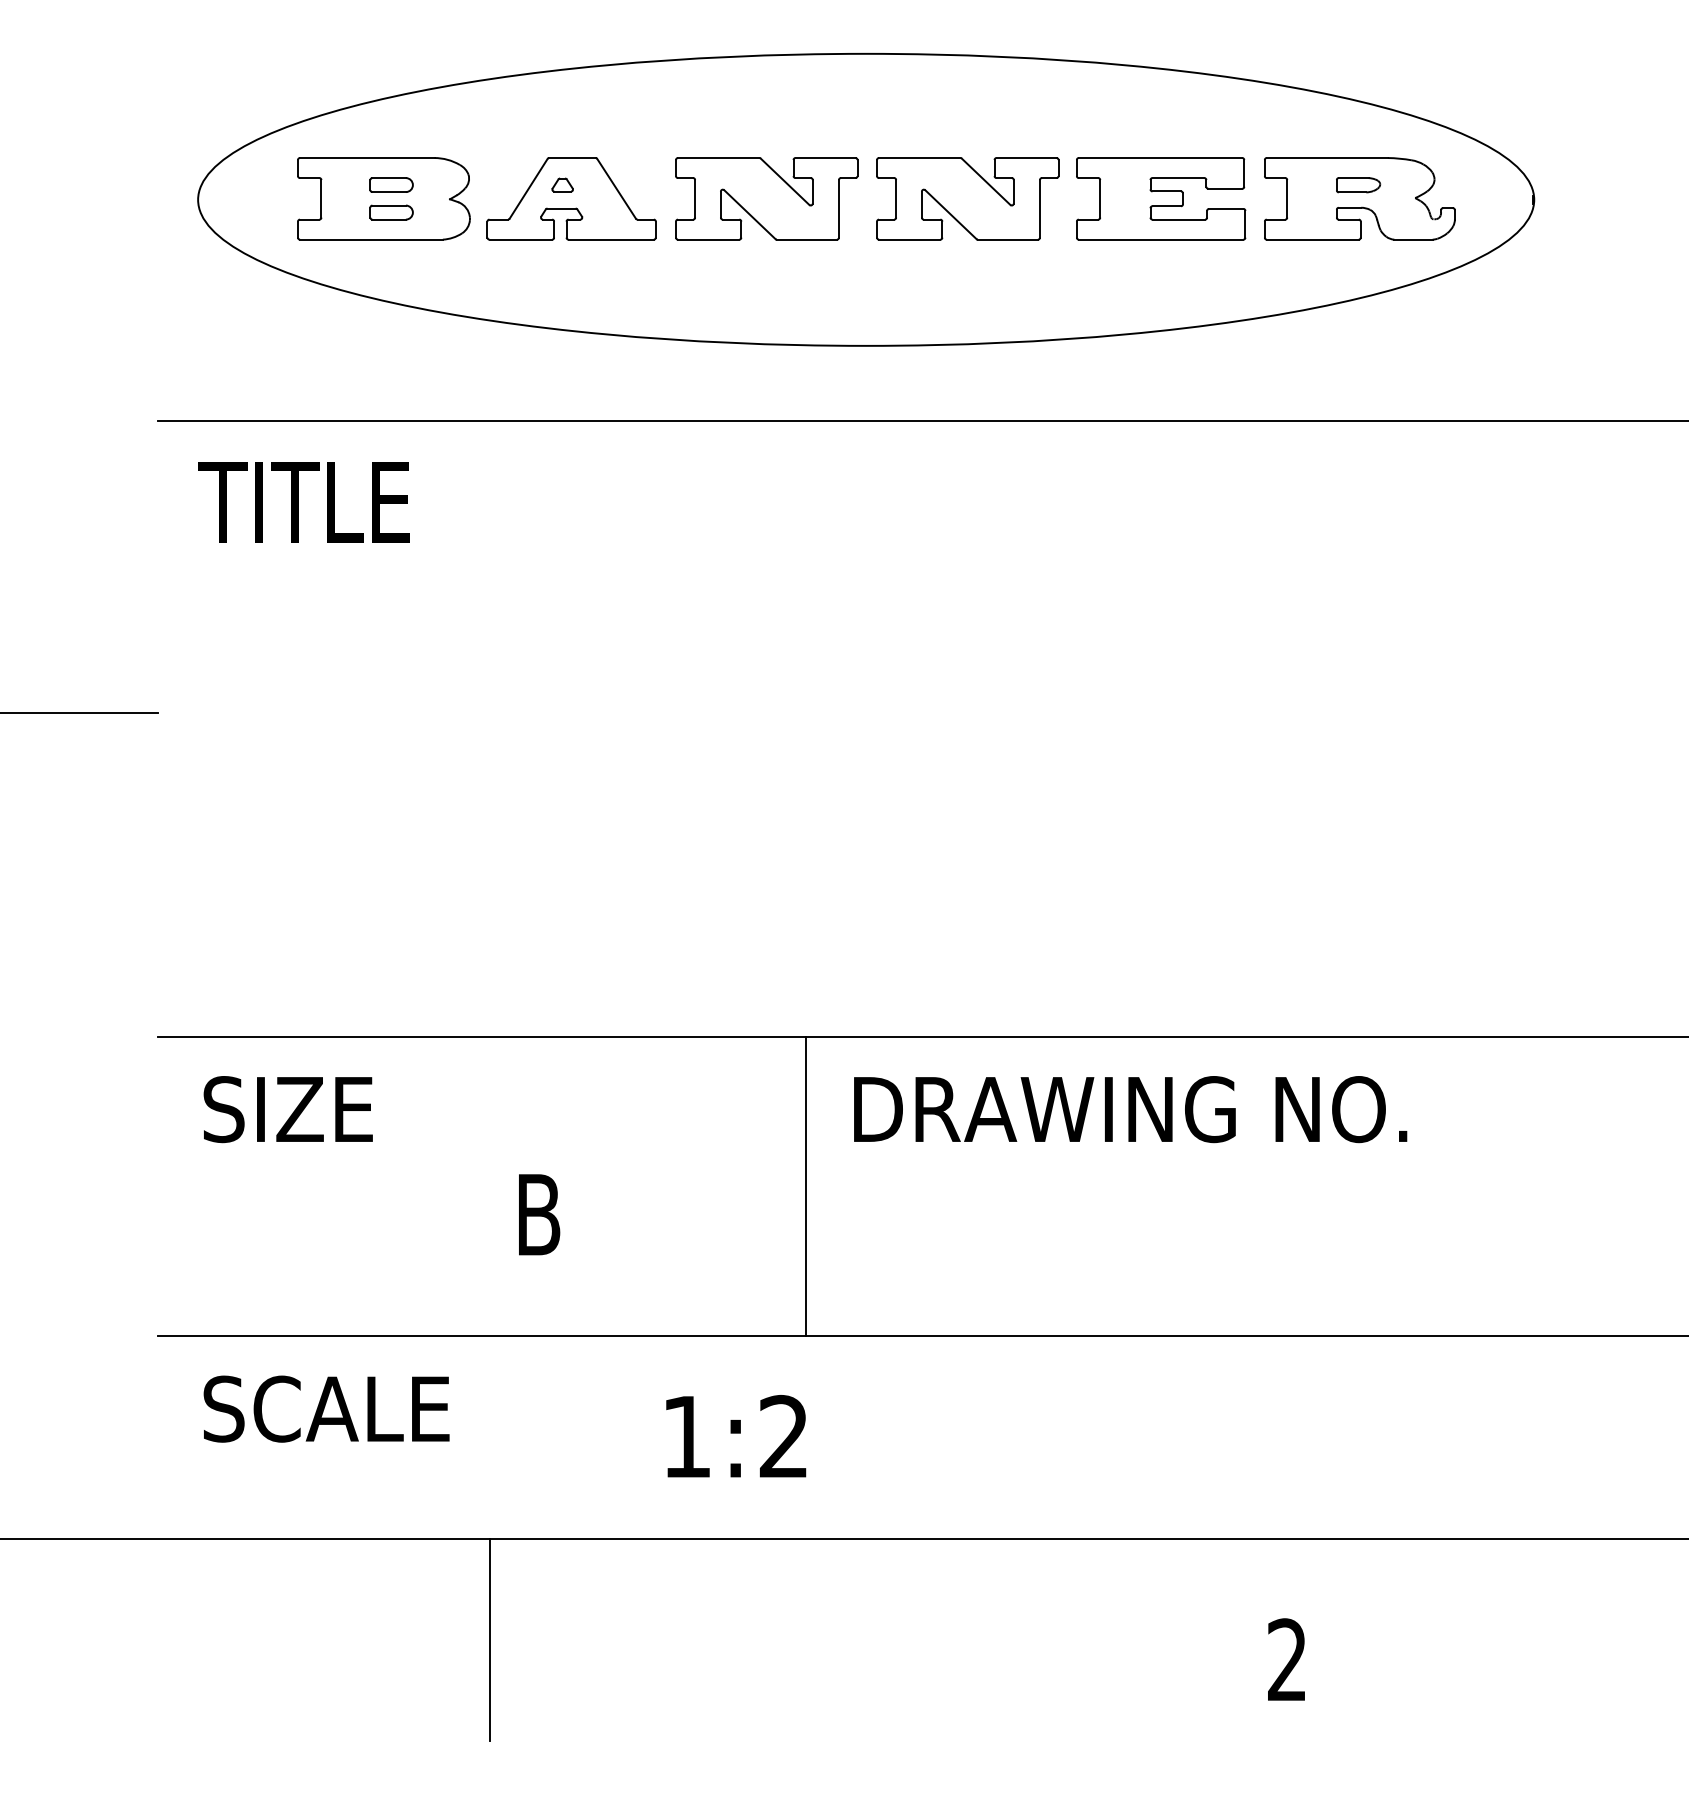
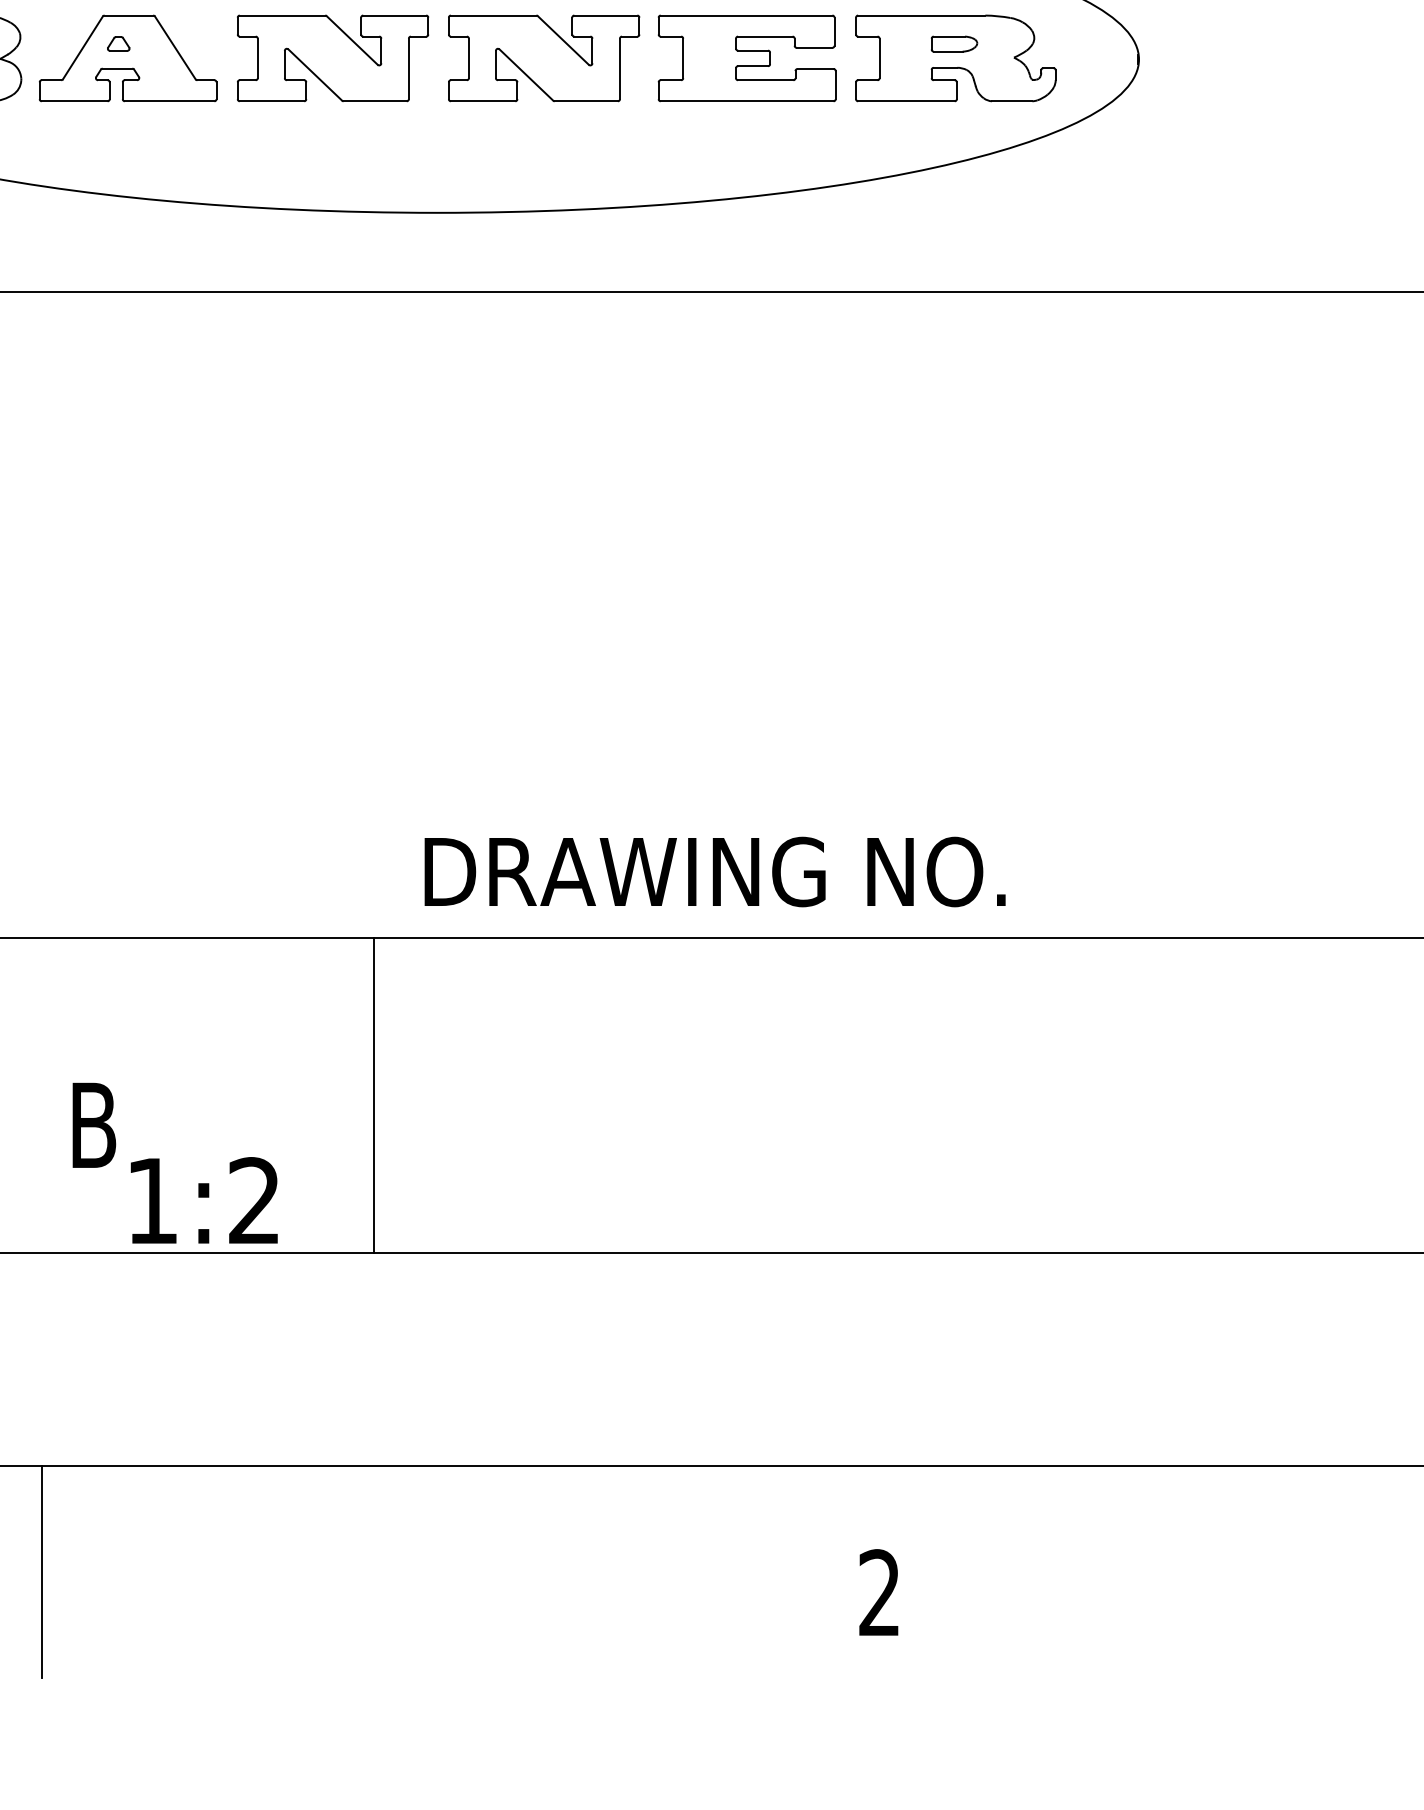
text: (1130, 1109) -> (715, 871), moved
text: (736, 1436) -> (204, 1200), moved

